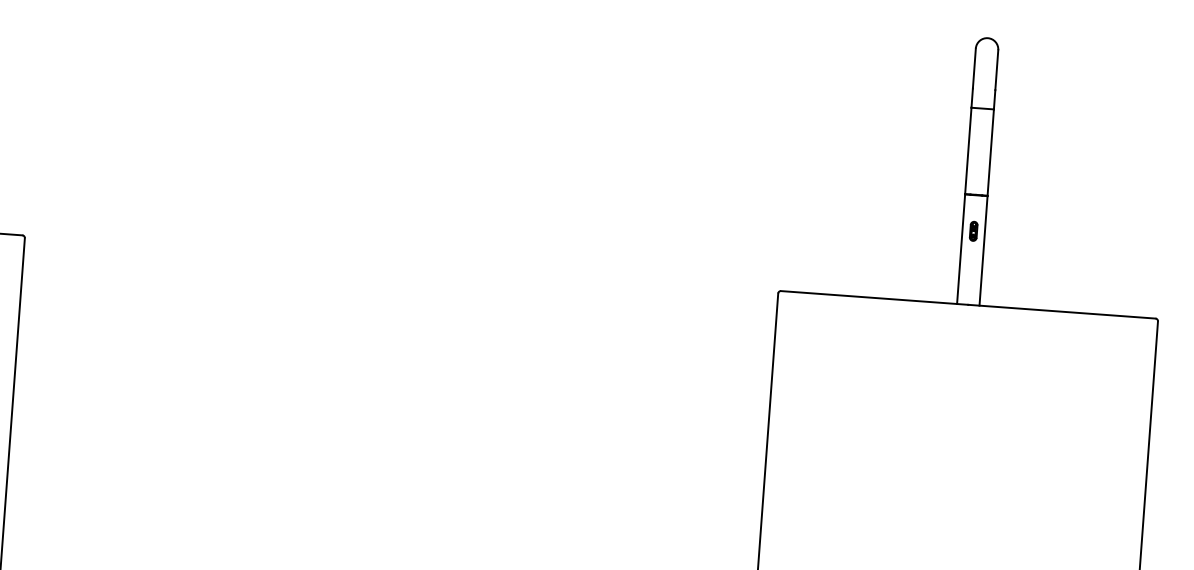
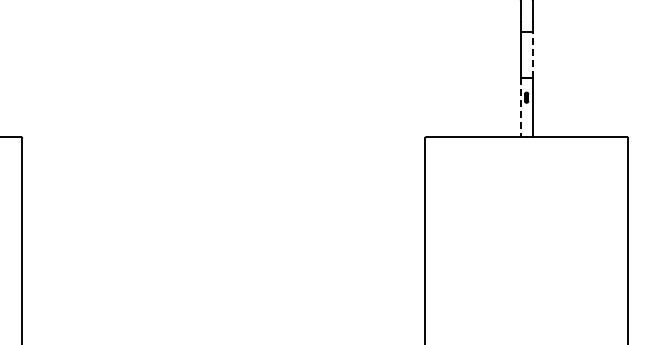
line: (990, 151) -> (532, 54), solid -> dashed
line: (960, 250) -> (520, 108), solid -> dashed

